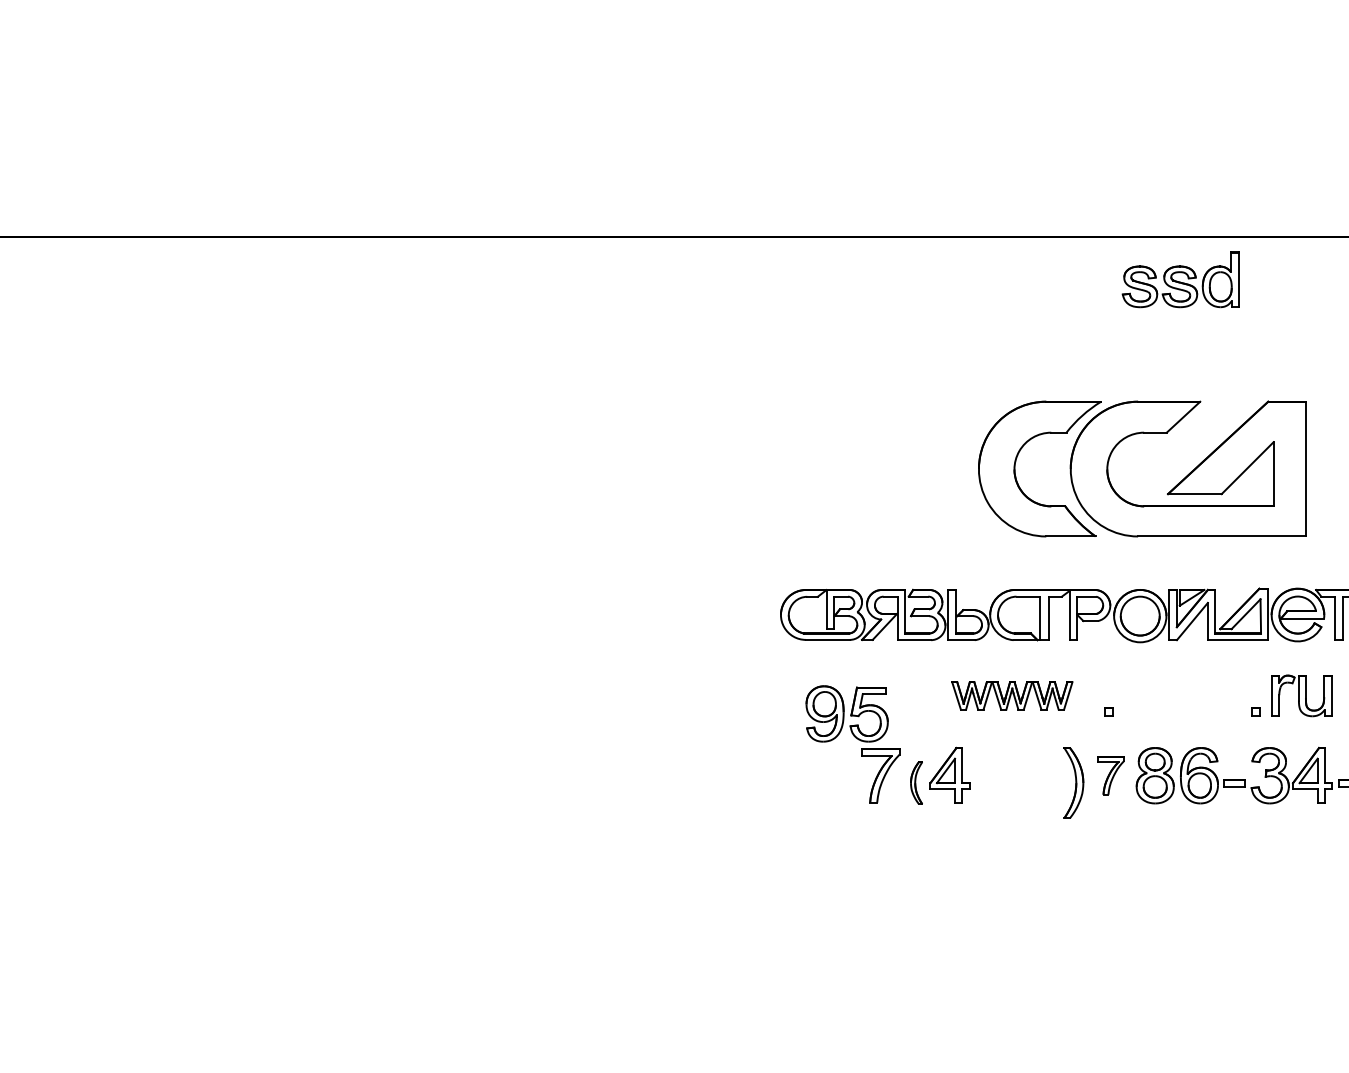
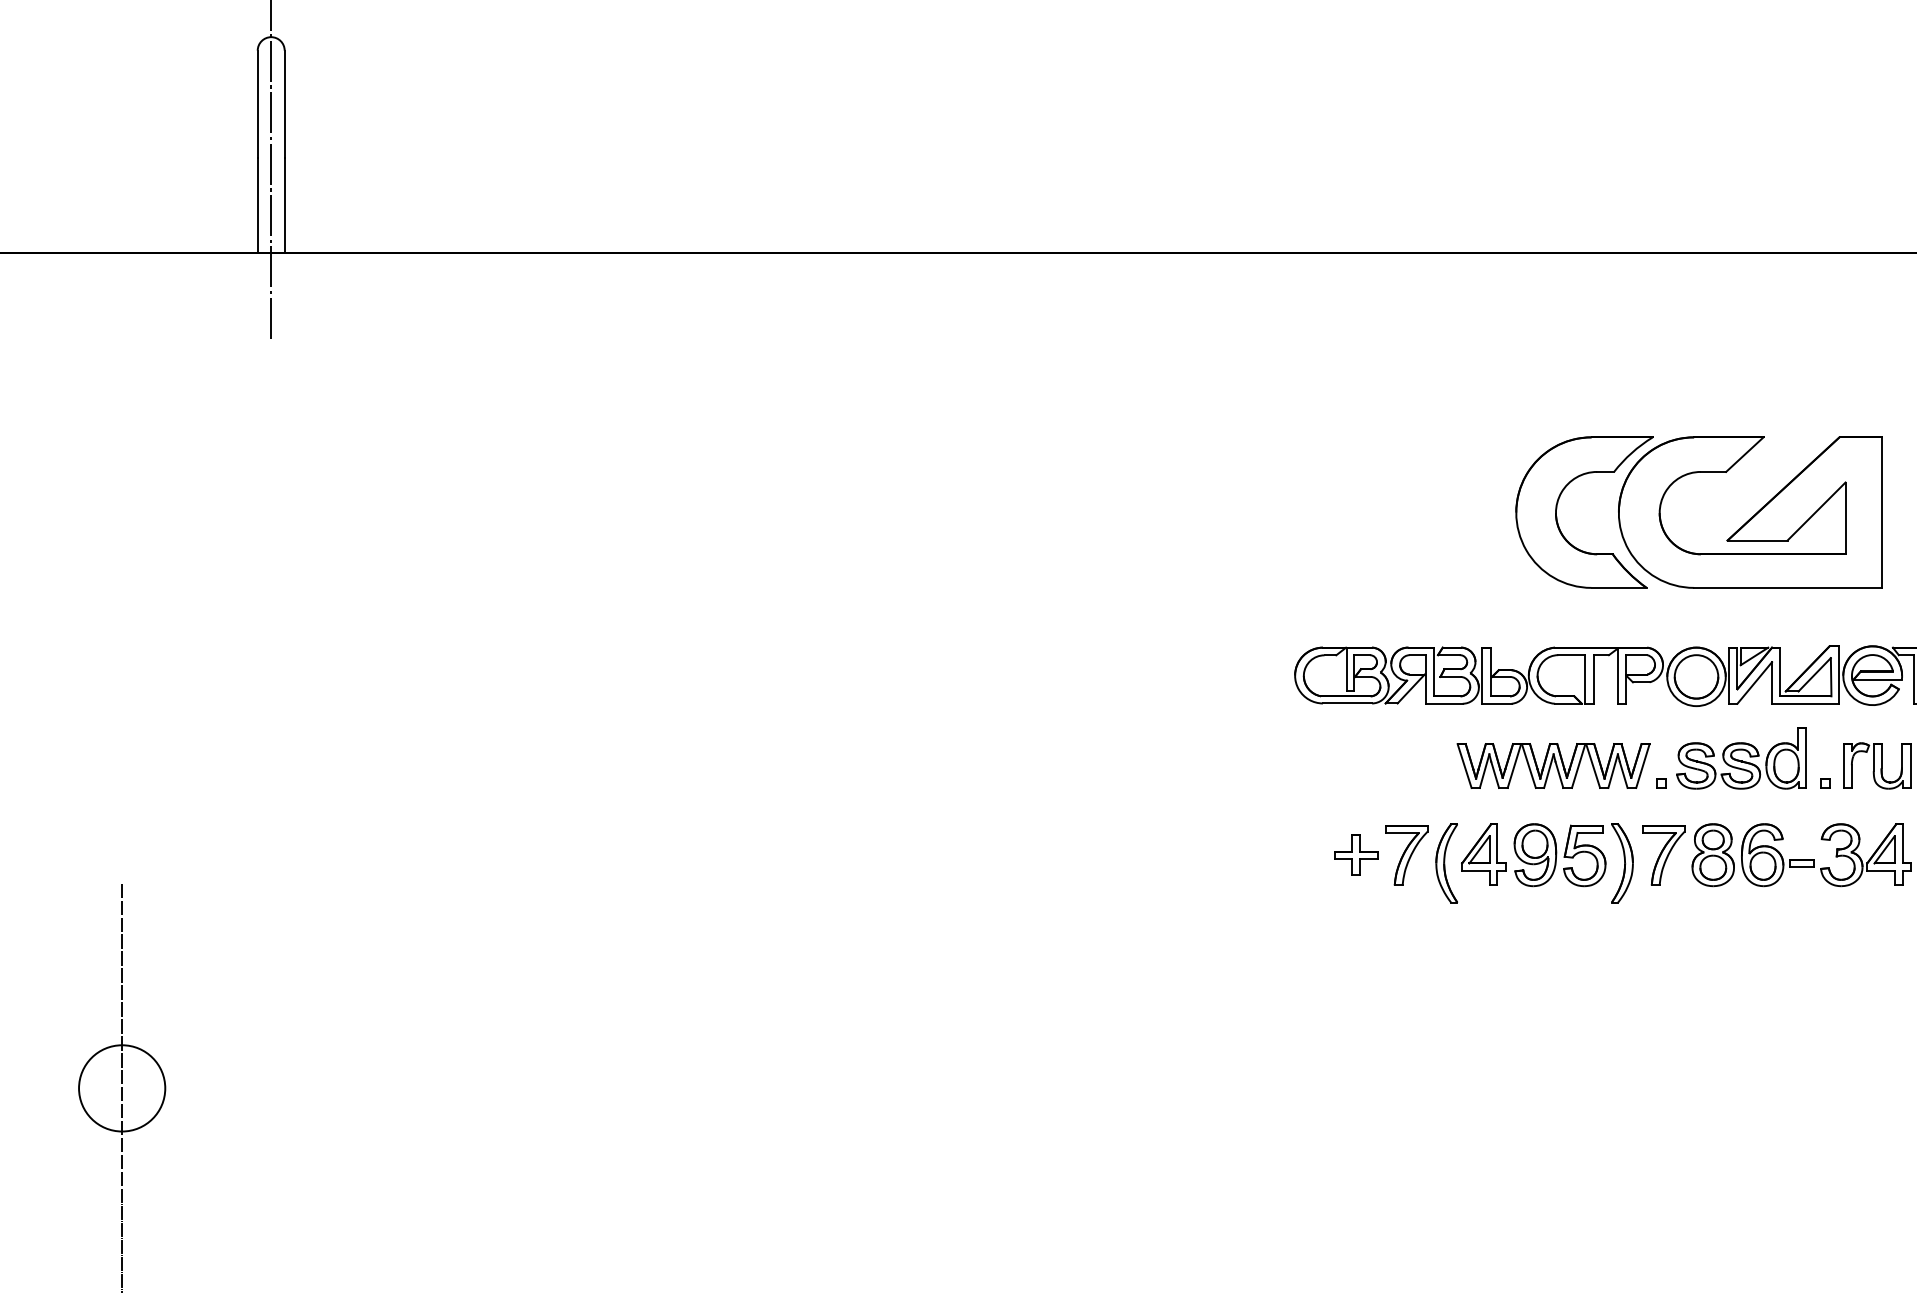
part: (1180, 280) -> (1741, 758), moved
part: (1012, 695) -> (1553, 765), size x1.43
part: (846, 714) -> (1559, 855), moved
part: (835, 775) -> (1356, 854), added
part: (1110, 776) -> (1663, 855), size x1.43
part: (916, 783) -> (1446, 863), size x1.67

